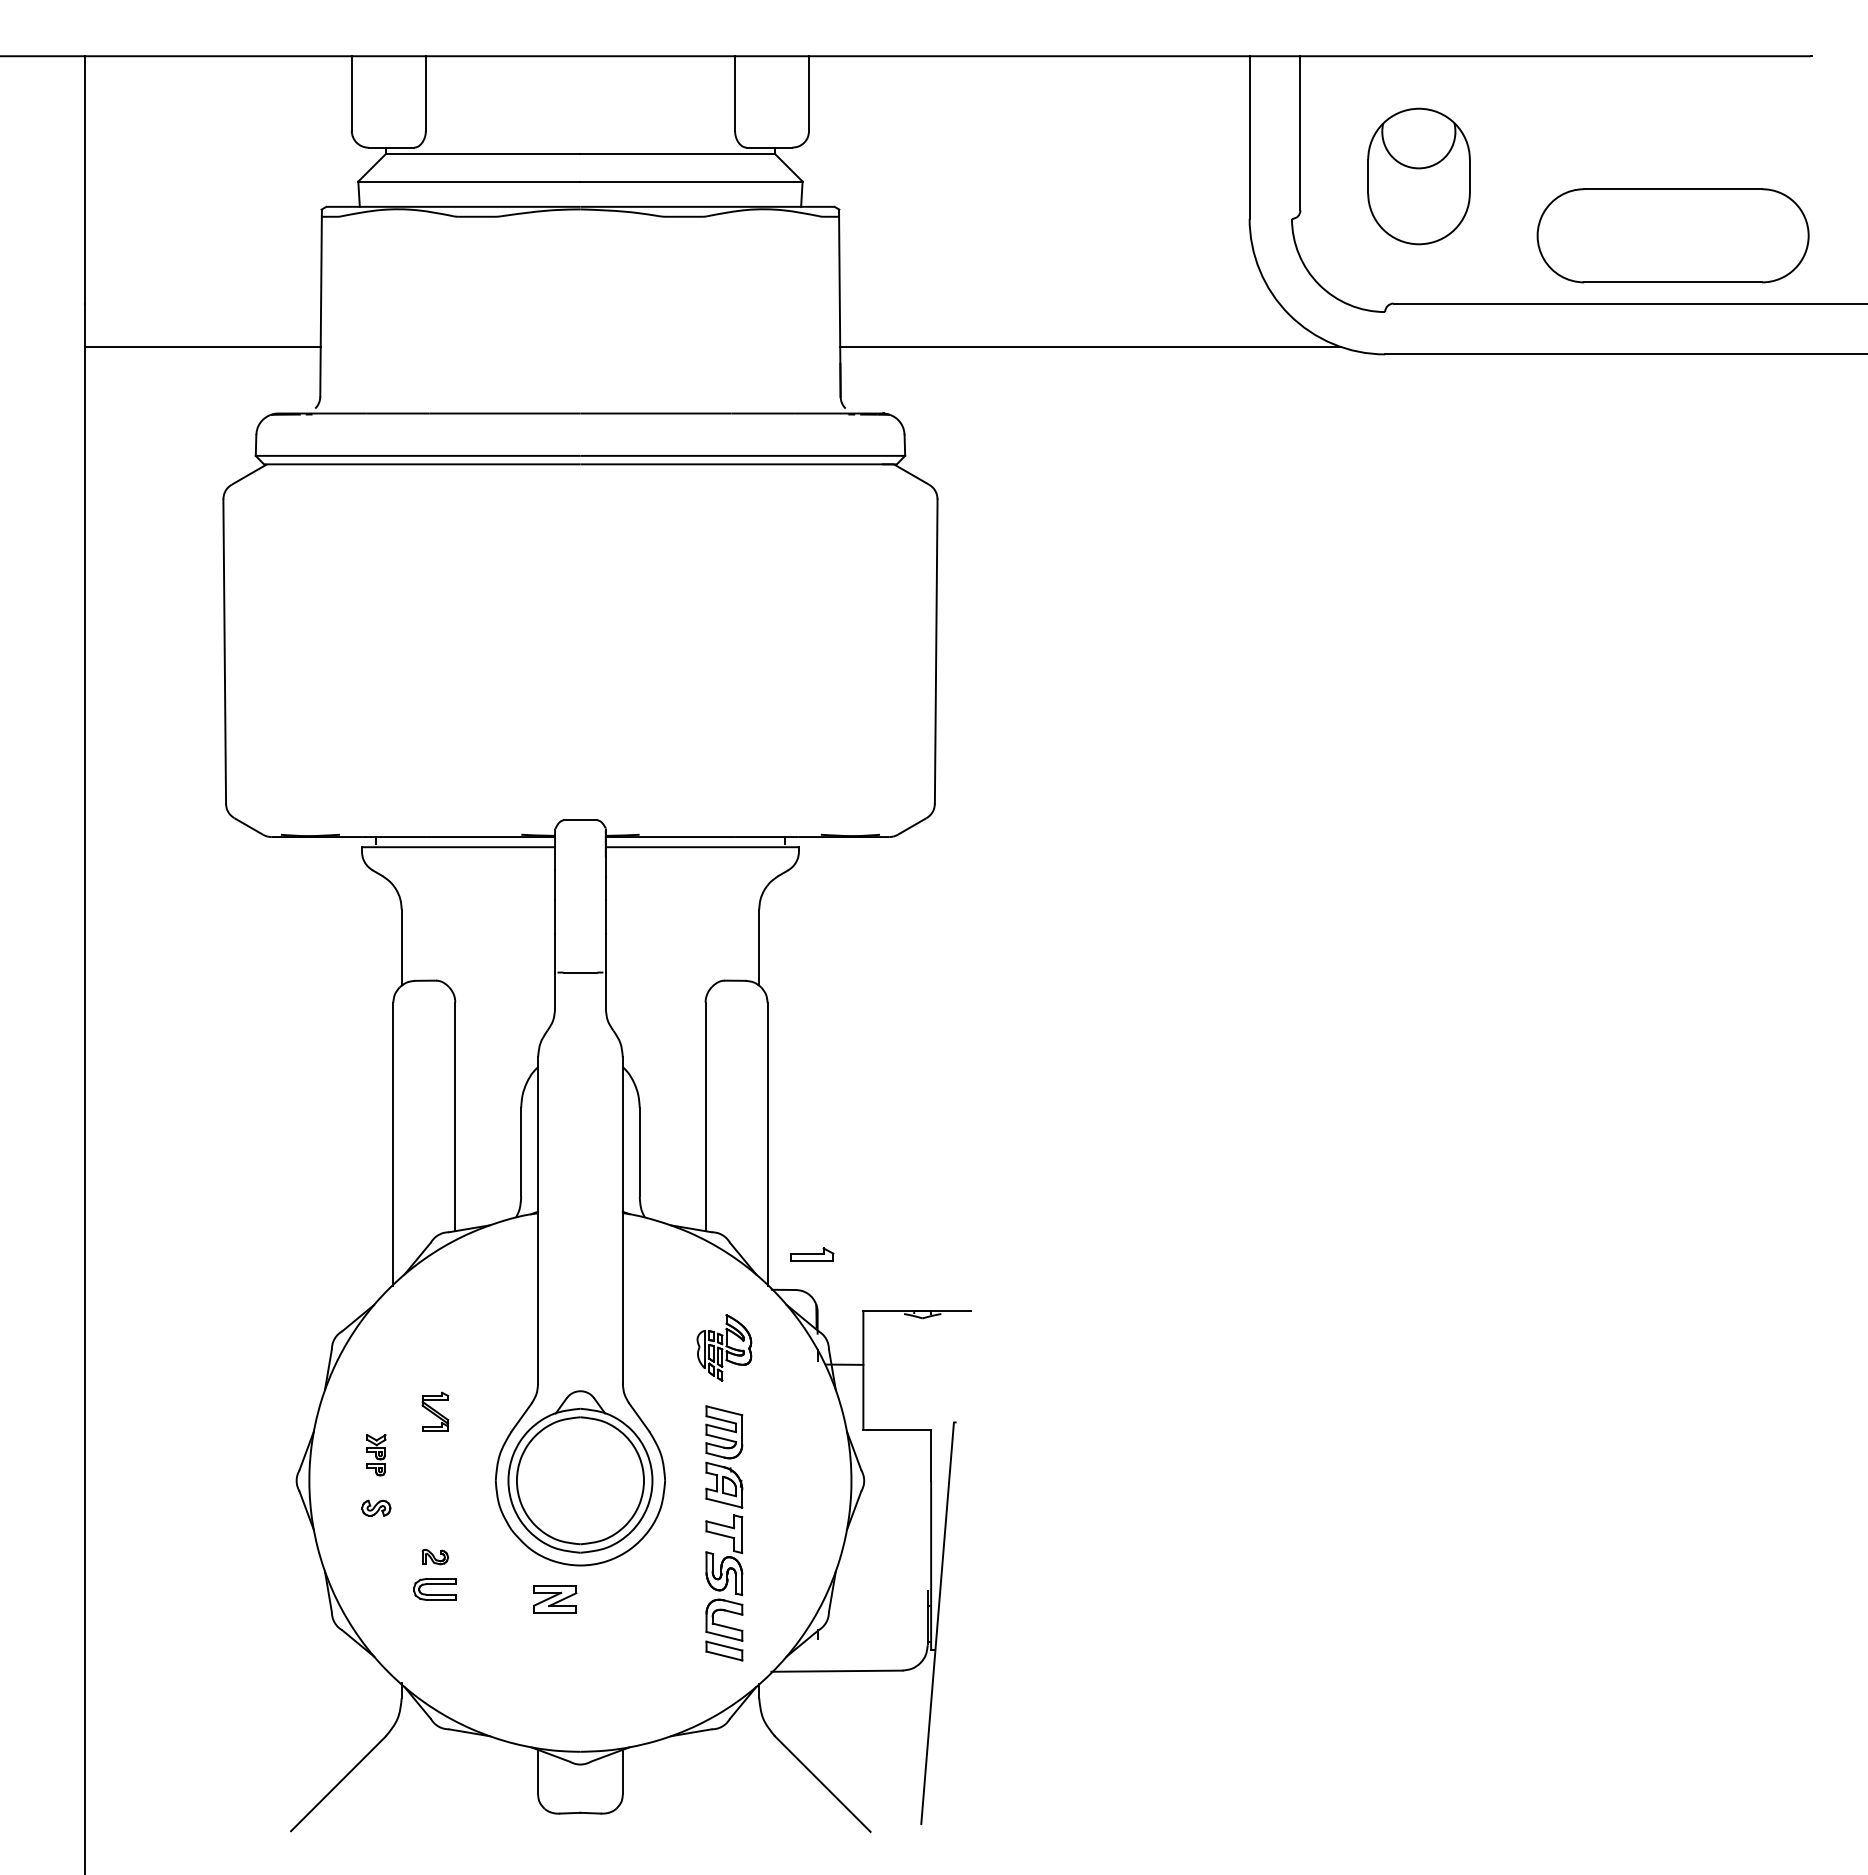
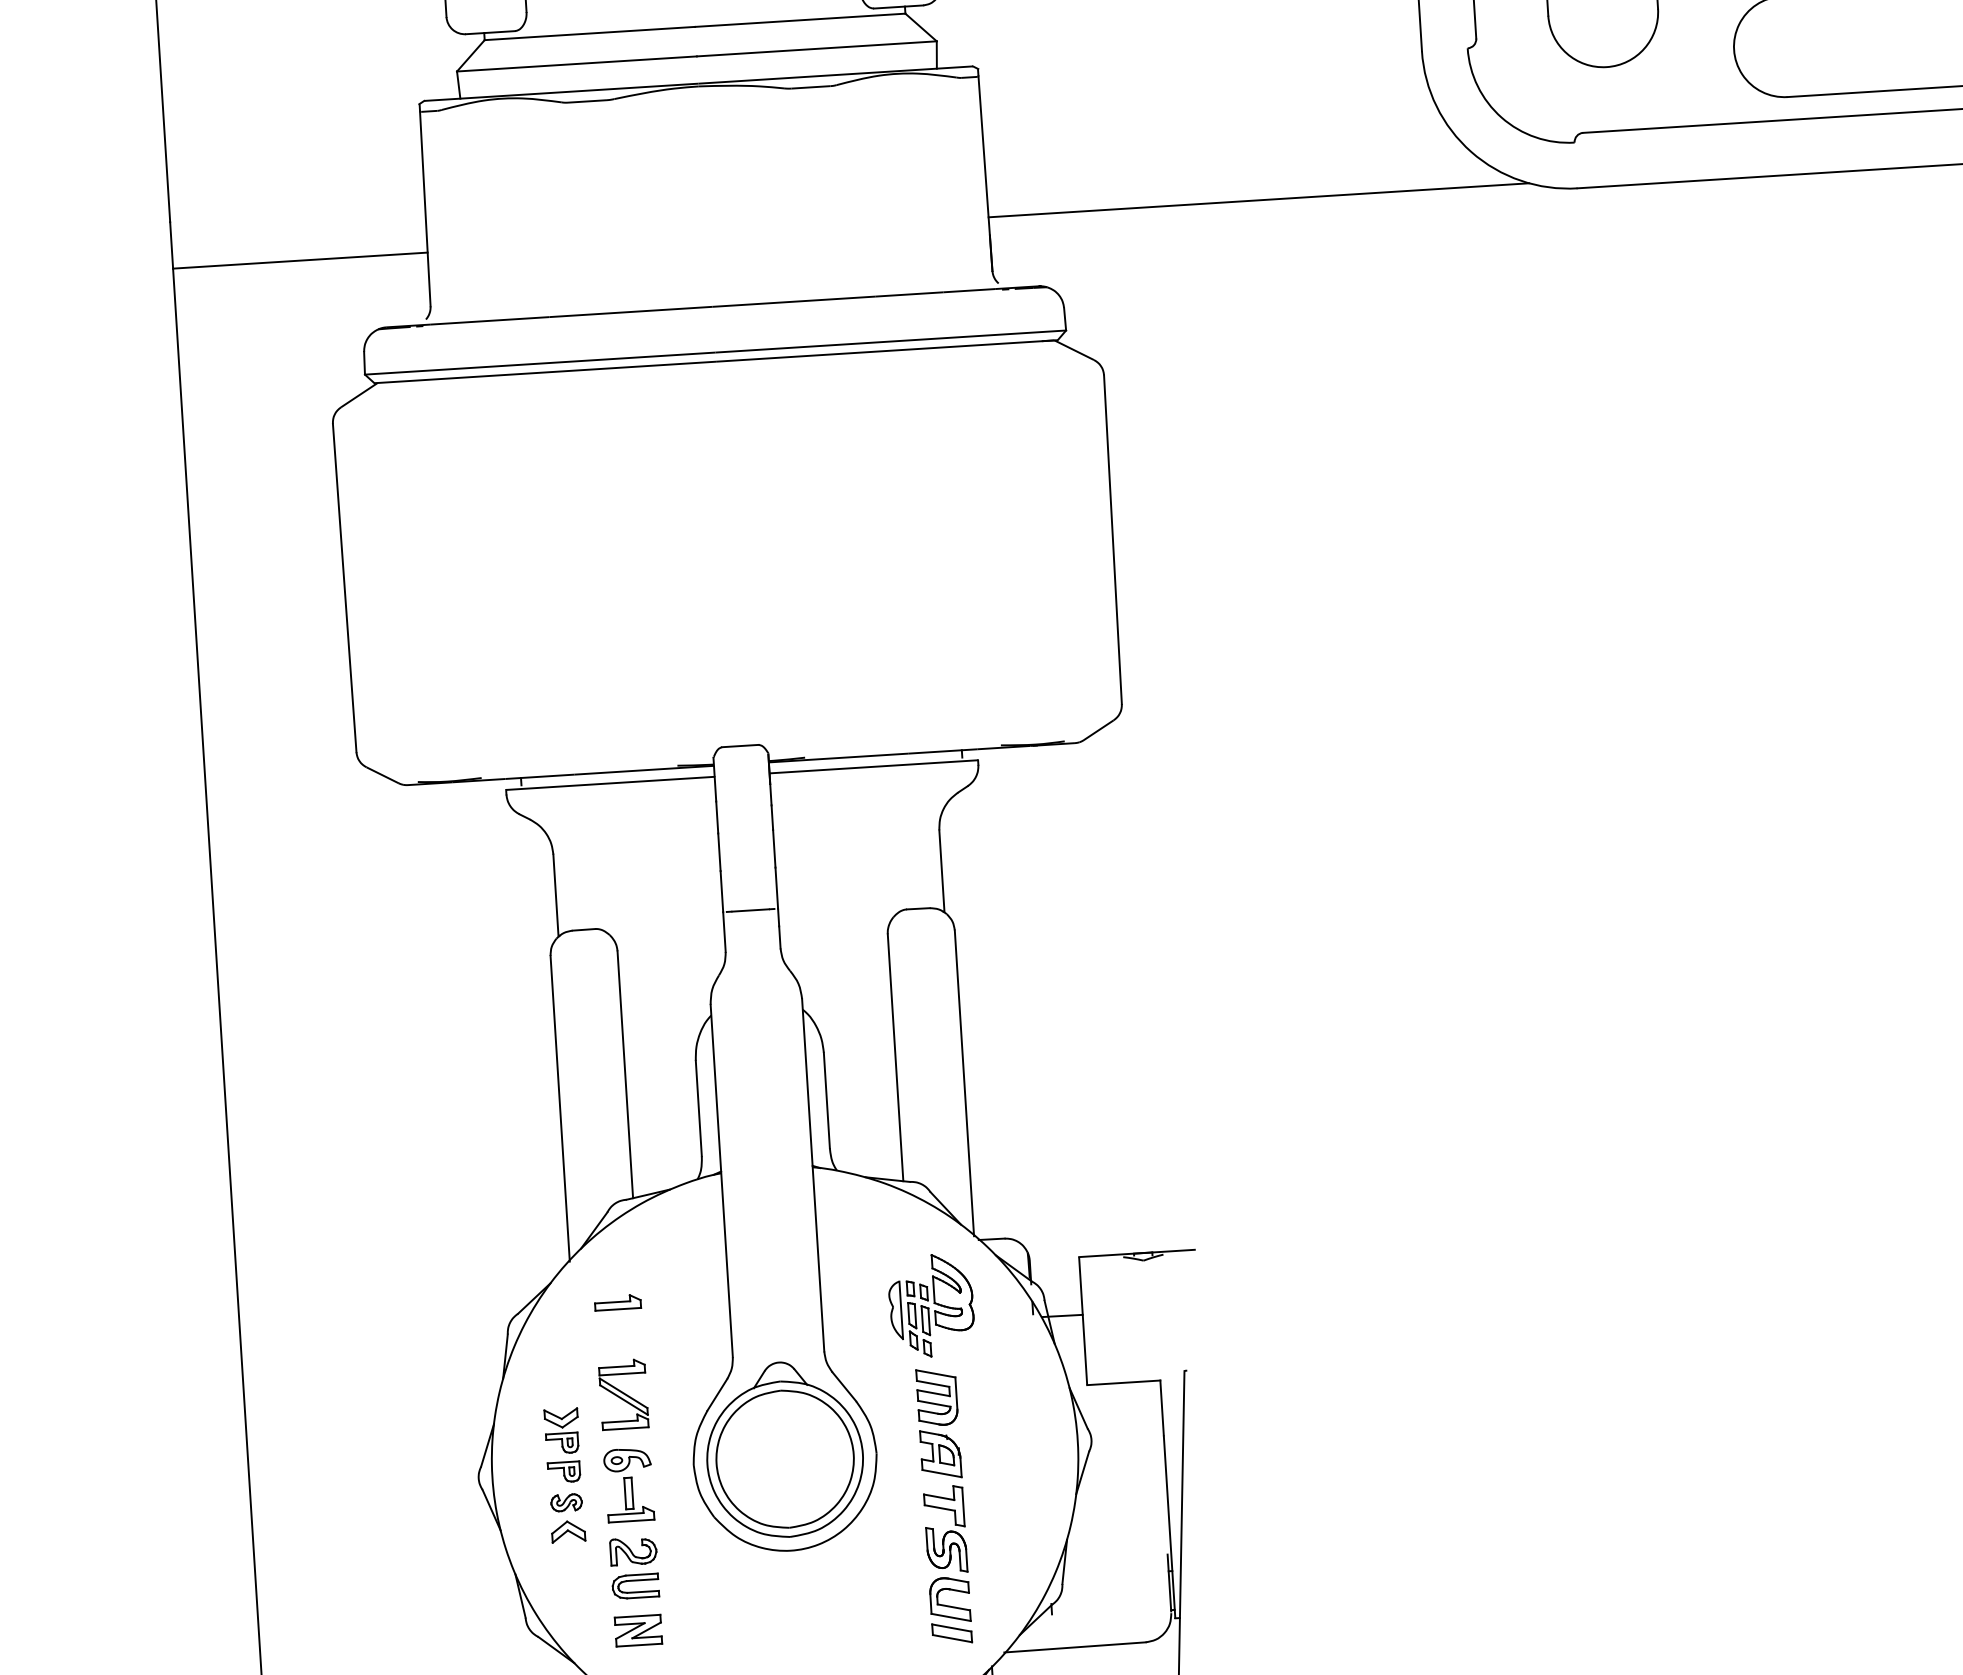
part: (812, 1254) -> (618, 1302), moved
part: (724, 1347) -> (931, 1305), size x1.43
part: (435, 1411) -> (623, 1394), size x1.67
part: (376, 1454) -> (563, 1444), size x1.67
part: (434, 1495) -> (628, 1485), added
part: (376, 1534) -> (568, 1531), added
part: (435, 1556) -> (633, 1550), size x1.67
part: (555, 1599) -> (638, 1630), moved

